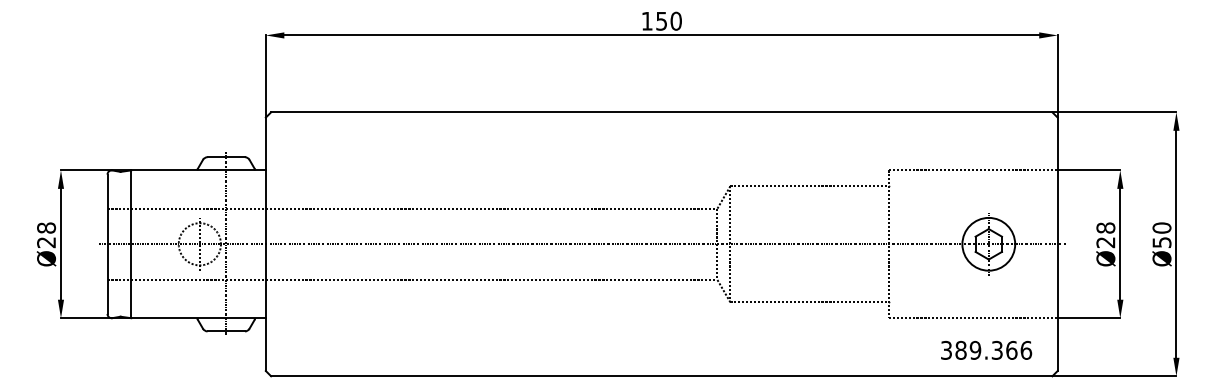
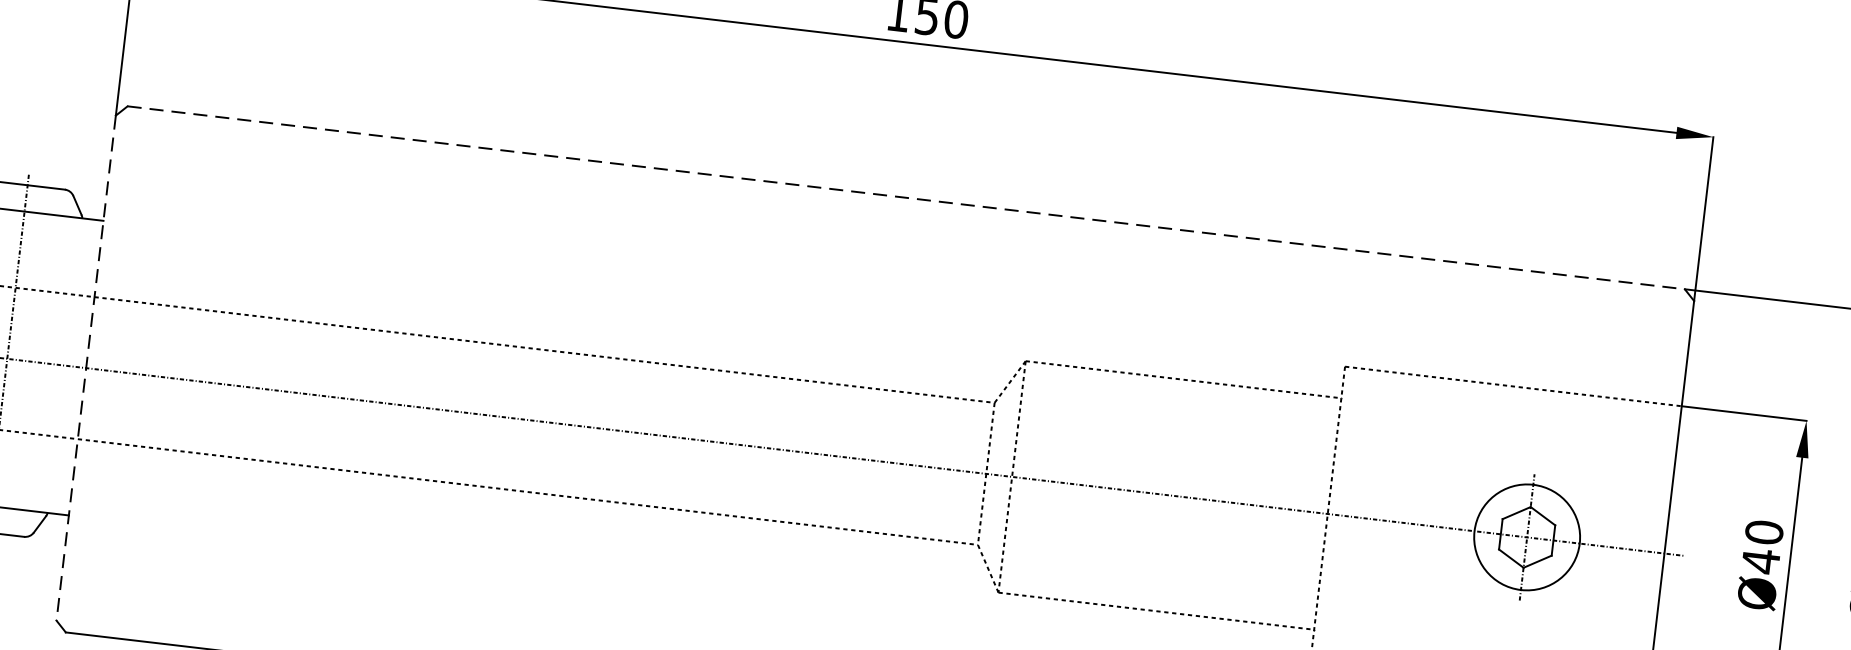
line: (661, 112) -> (905, 198), solid -> dashed
text: (1105, 235) -> (1761, 547), Ø28 -> Ø40
line: (265, 244) -> (85, 368), solid -> dashed

